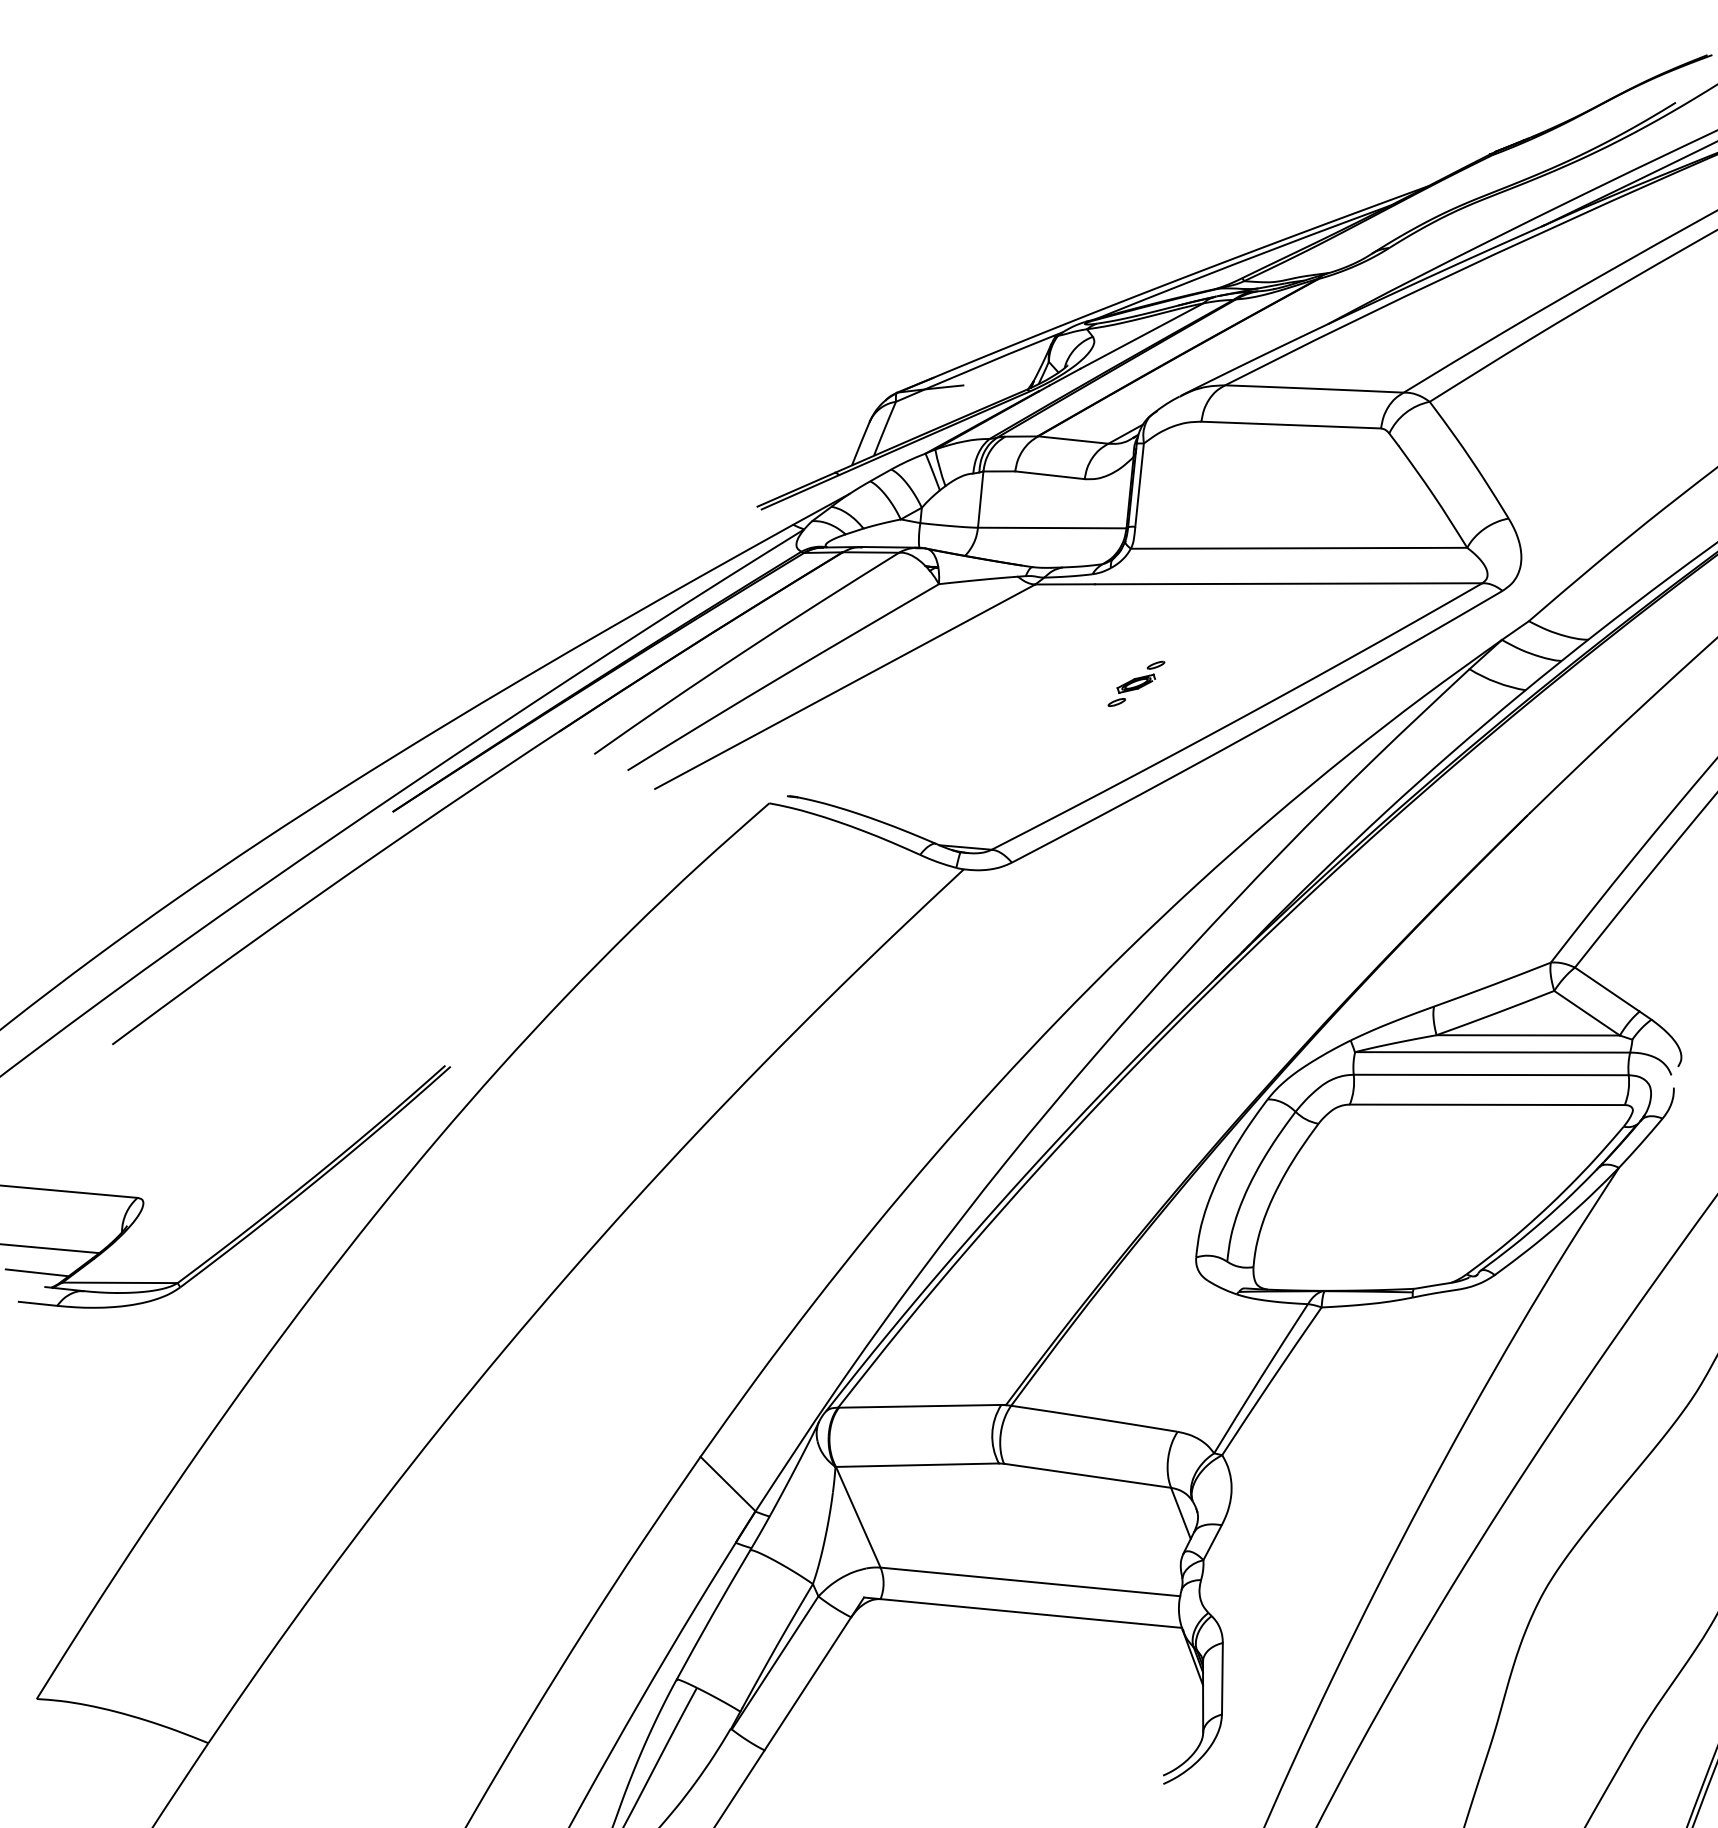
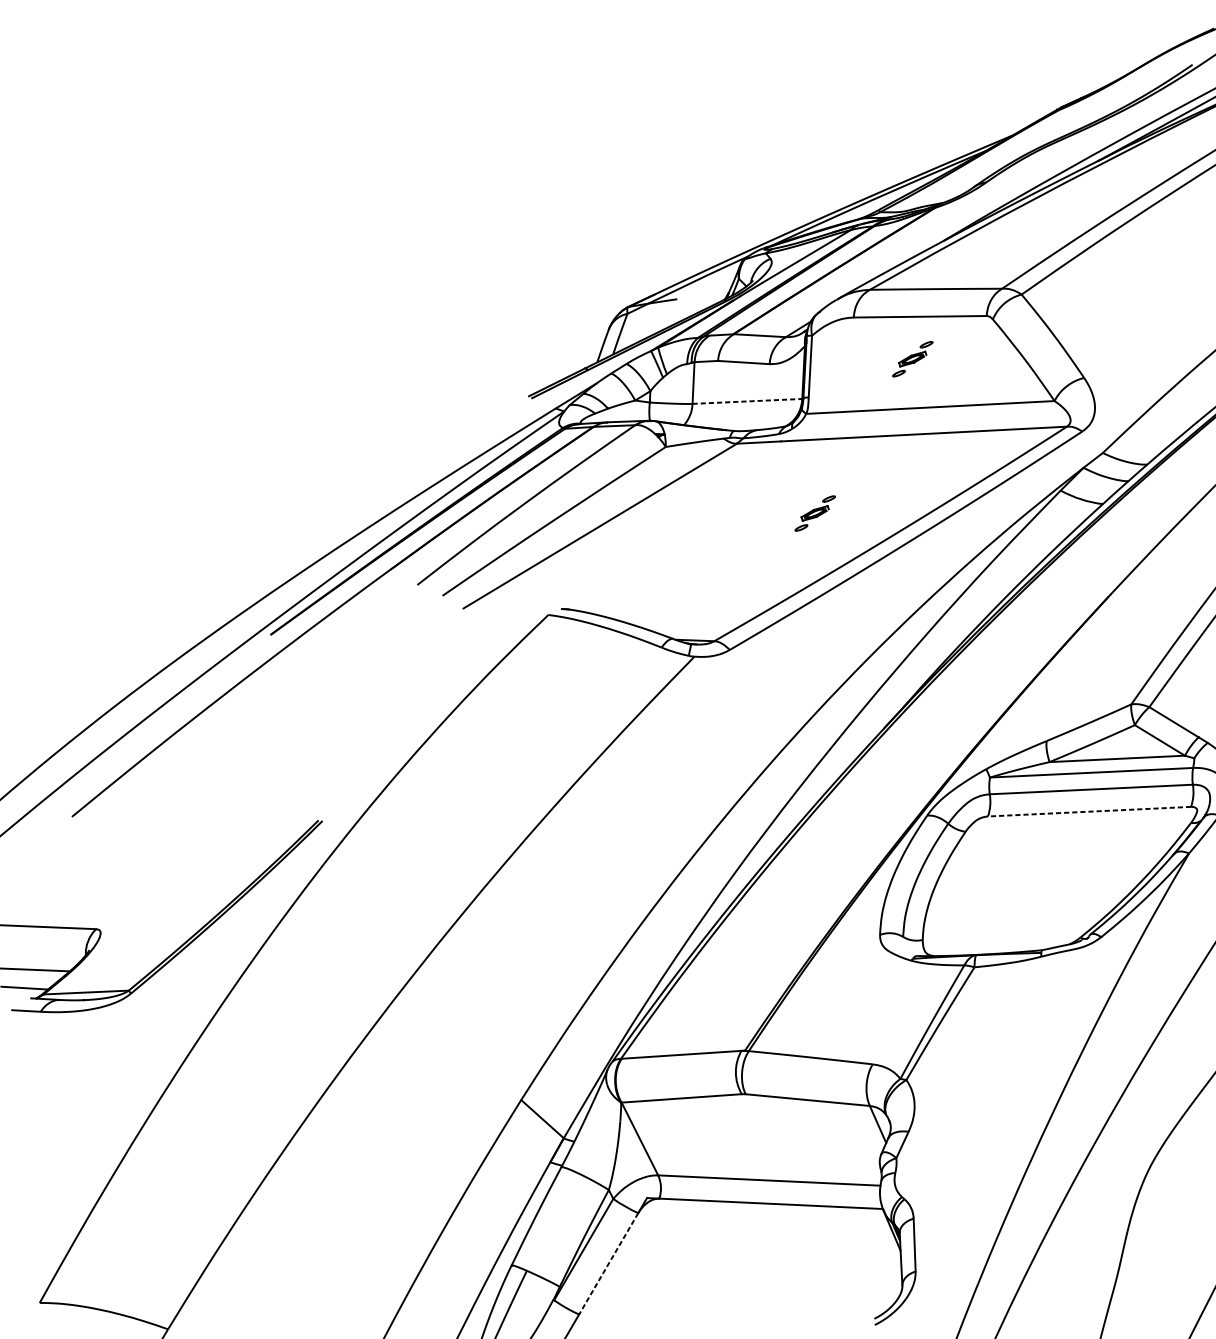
part: (1278, 481) -> (912, 358), added
line: (1052, 528) -> (747, 401), solid -> dashed
line: (1486, 1104) -> (1088, 811), solid -> dashed
line: (807, 1684) -> (608, 1264), solid -> dashed

